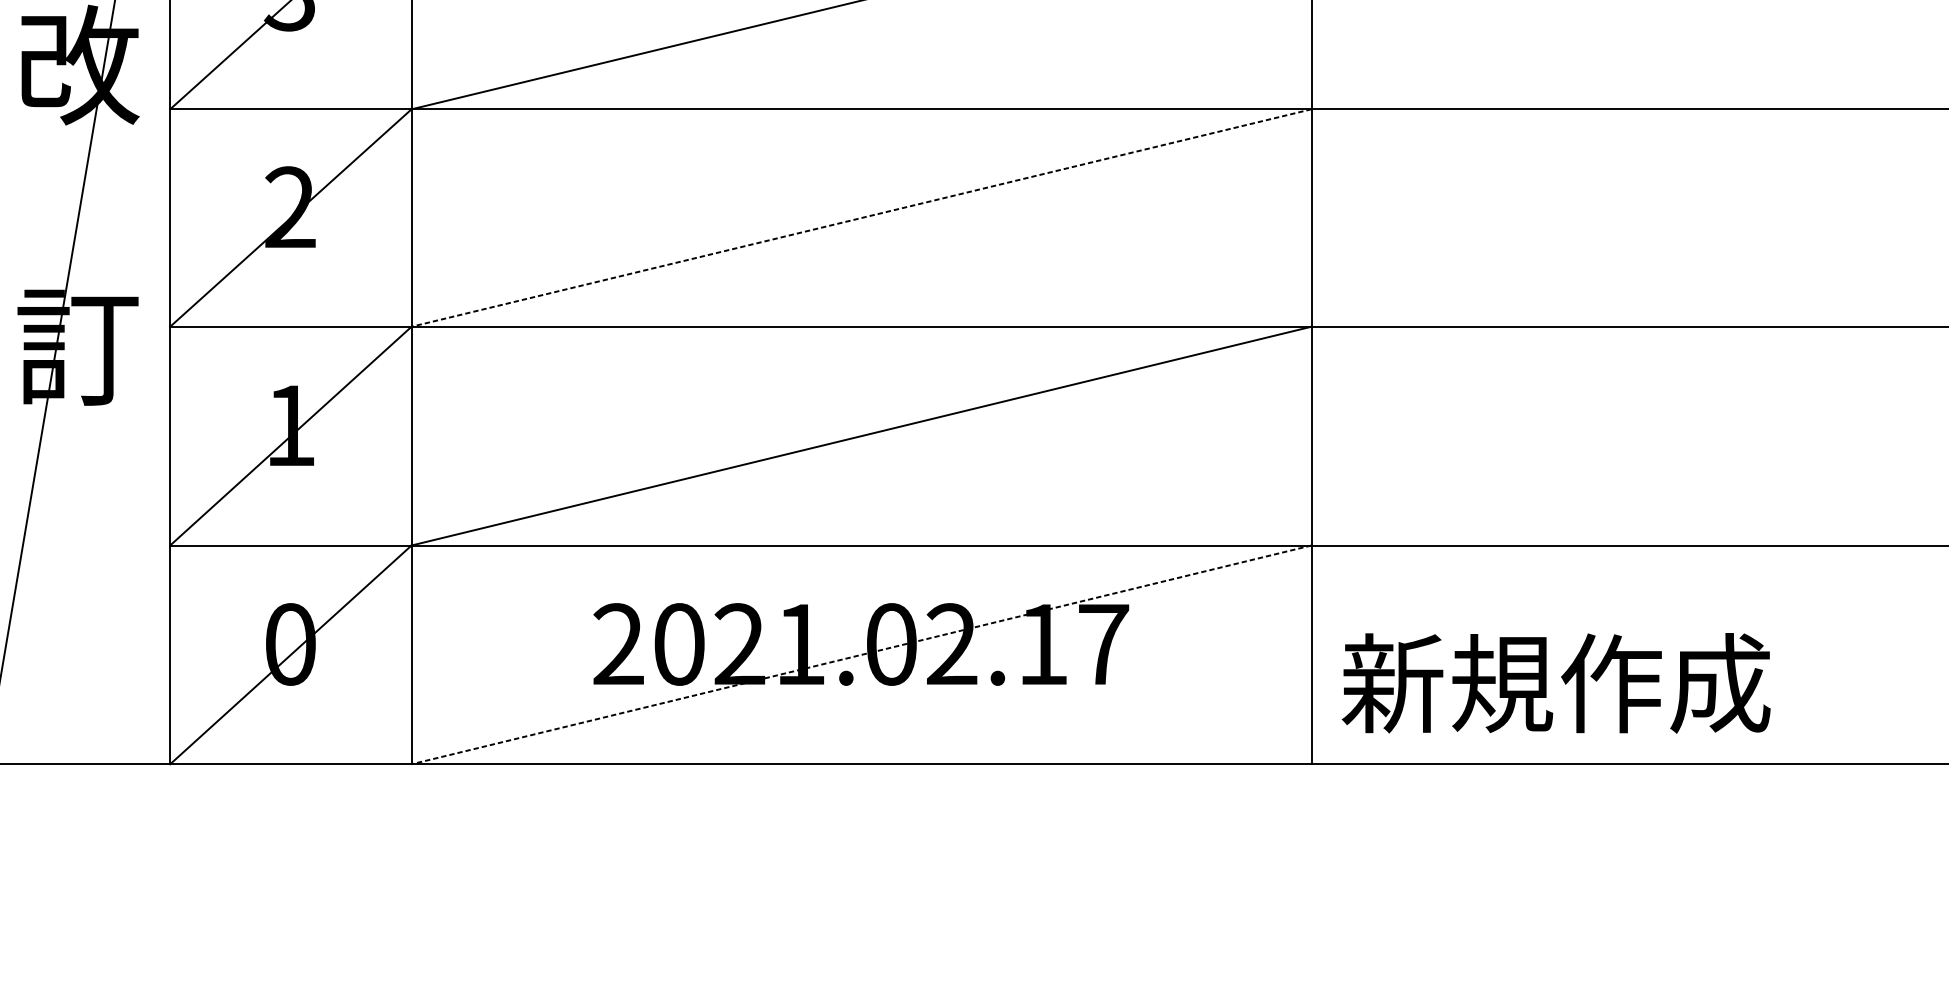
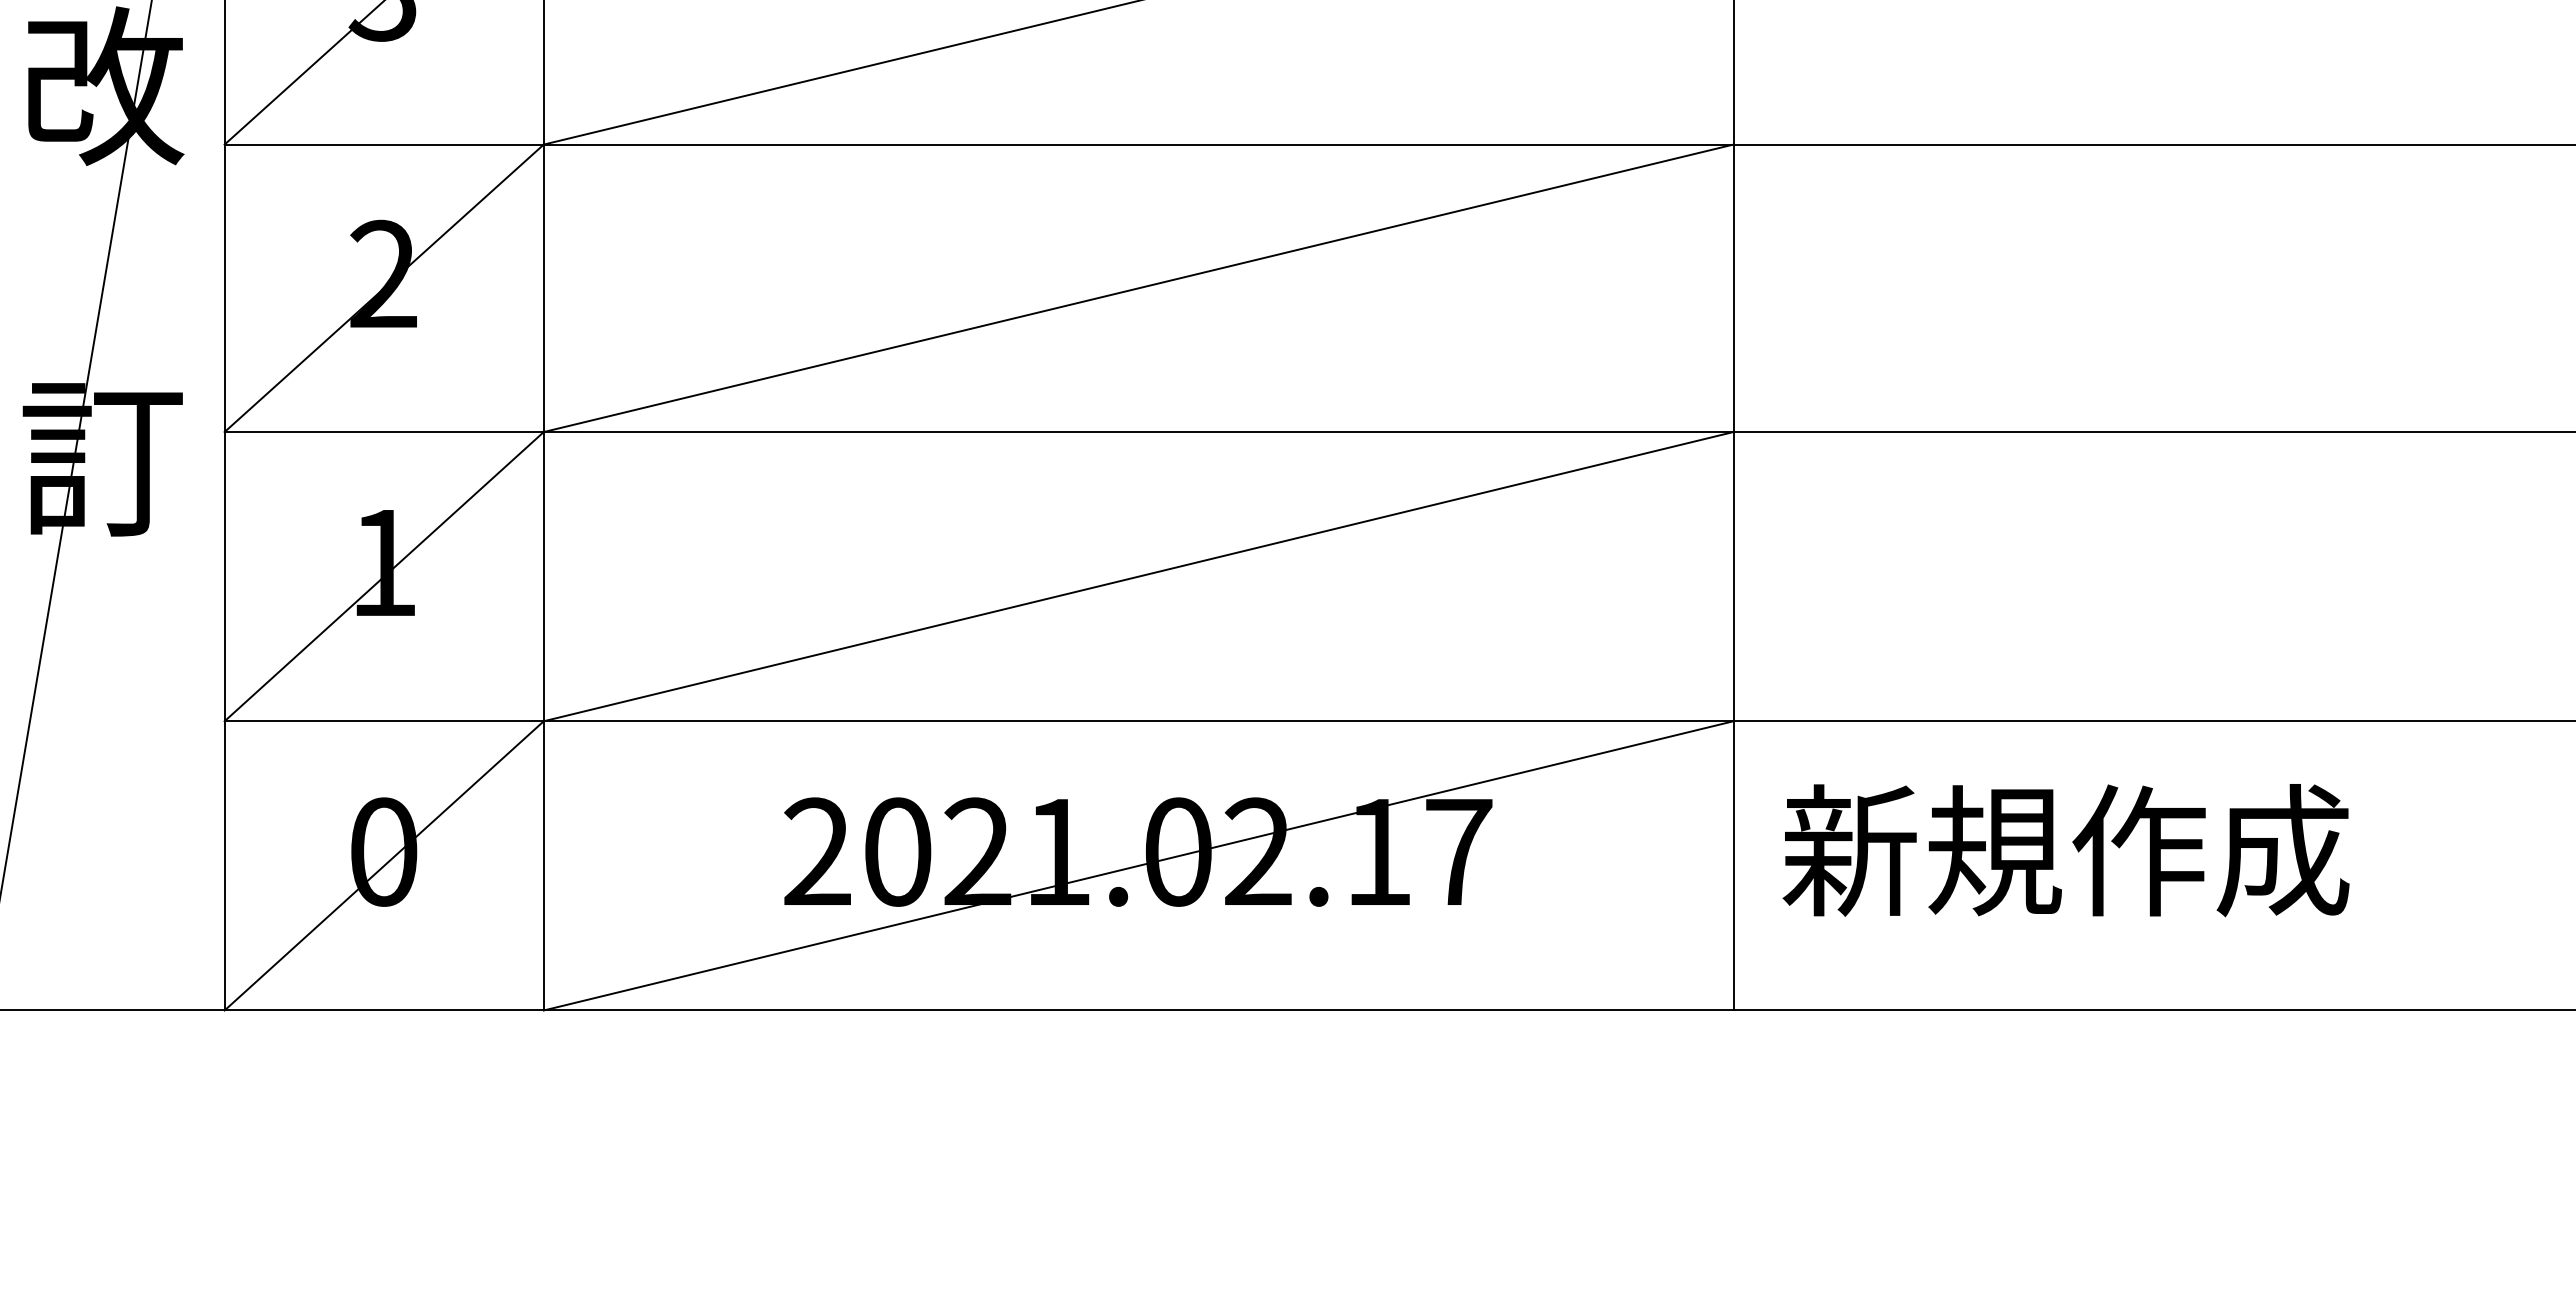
line: (861, 218) -> (1138, 288), dashed -> solid
line: (861, 654) -> (1138, 865), dashed -> solid
text: (1555, 683) -> (2065, 850), moved

